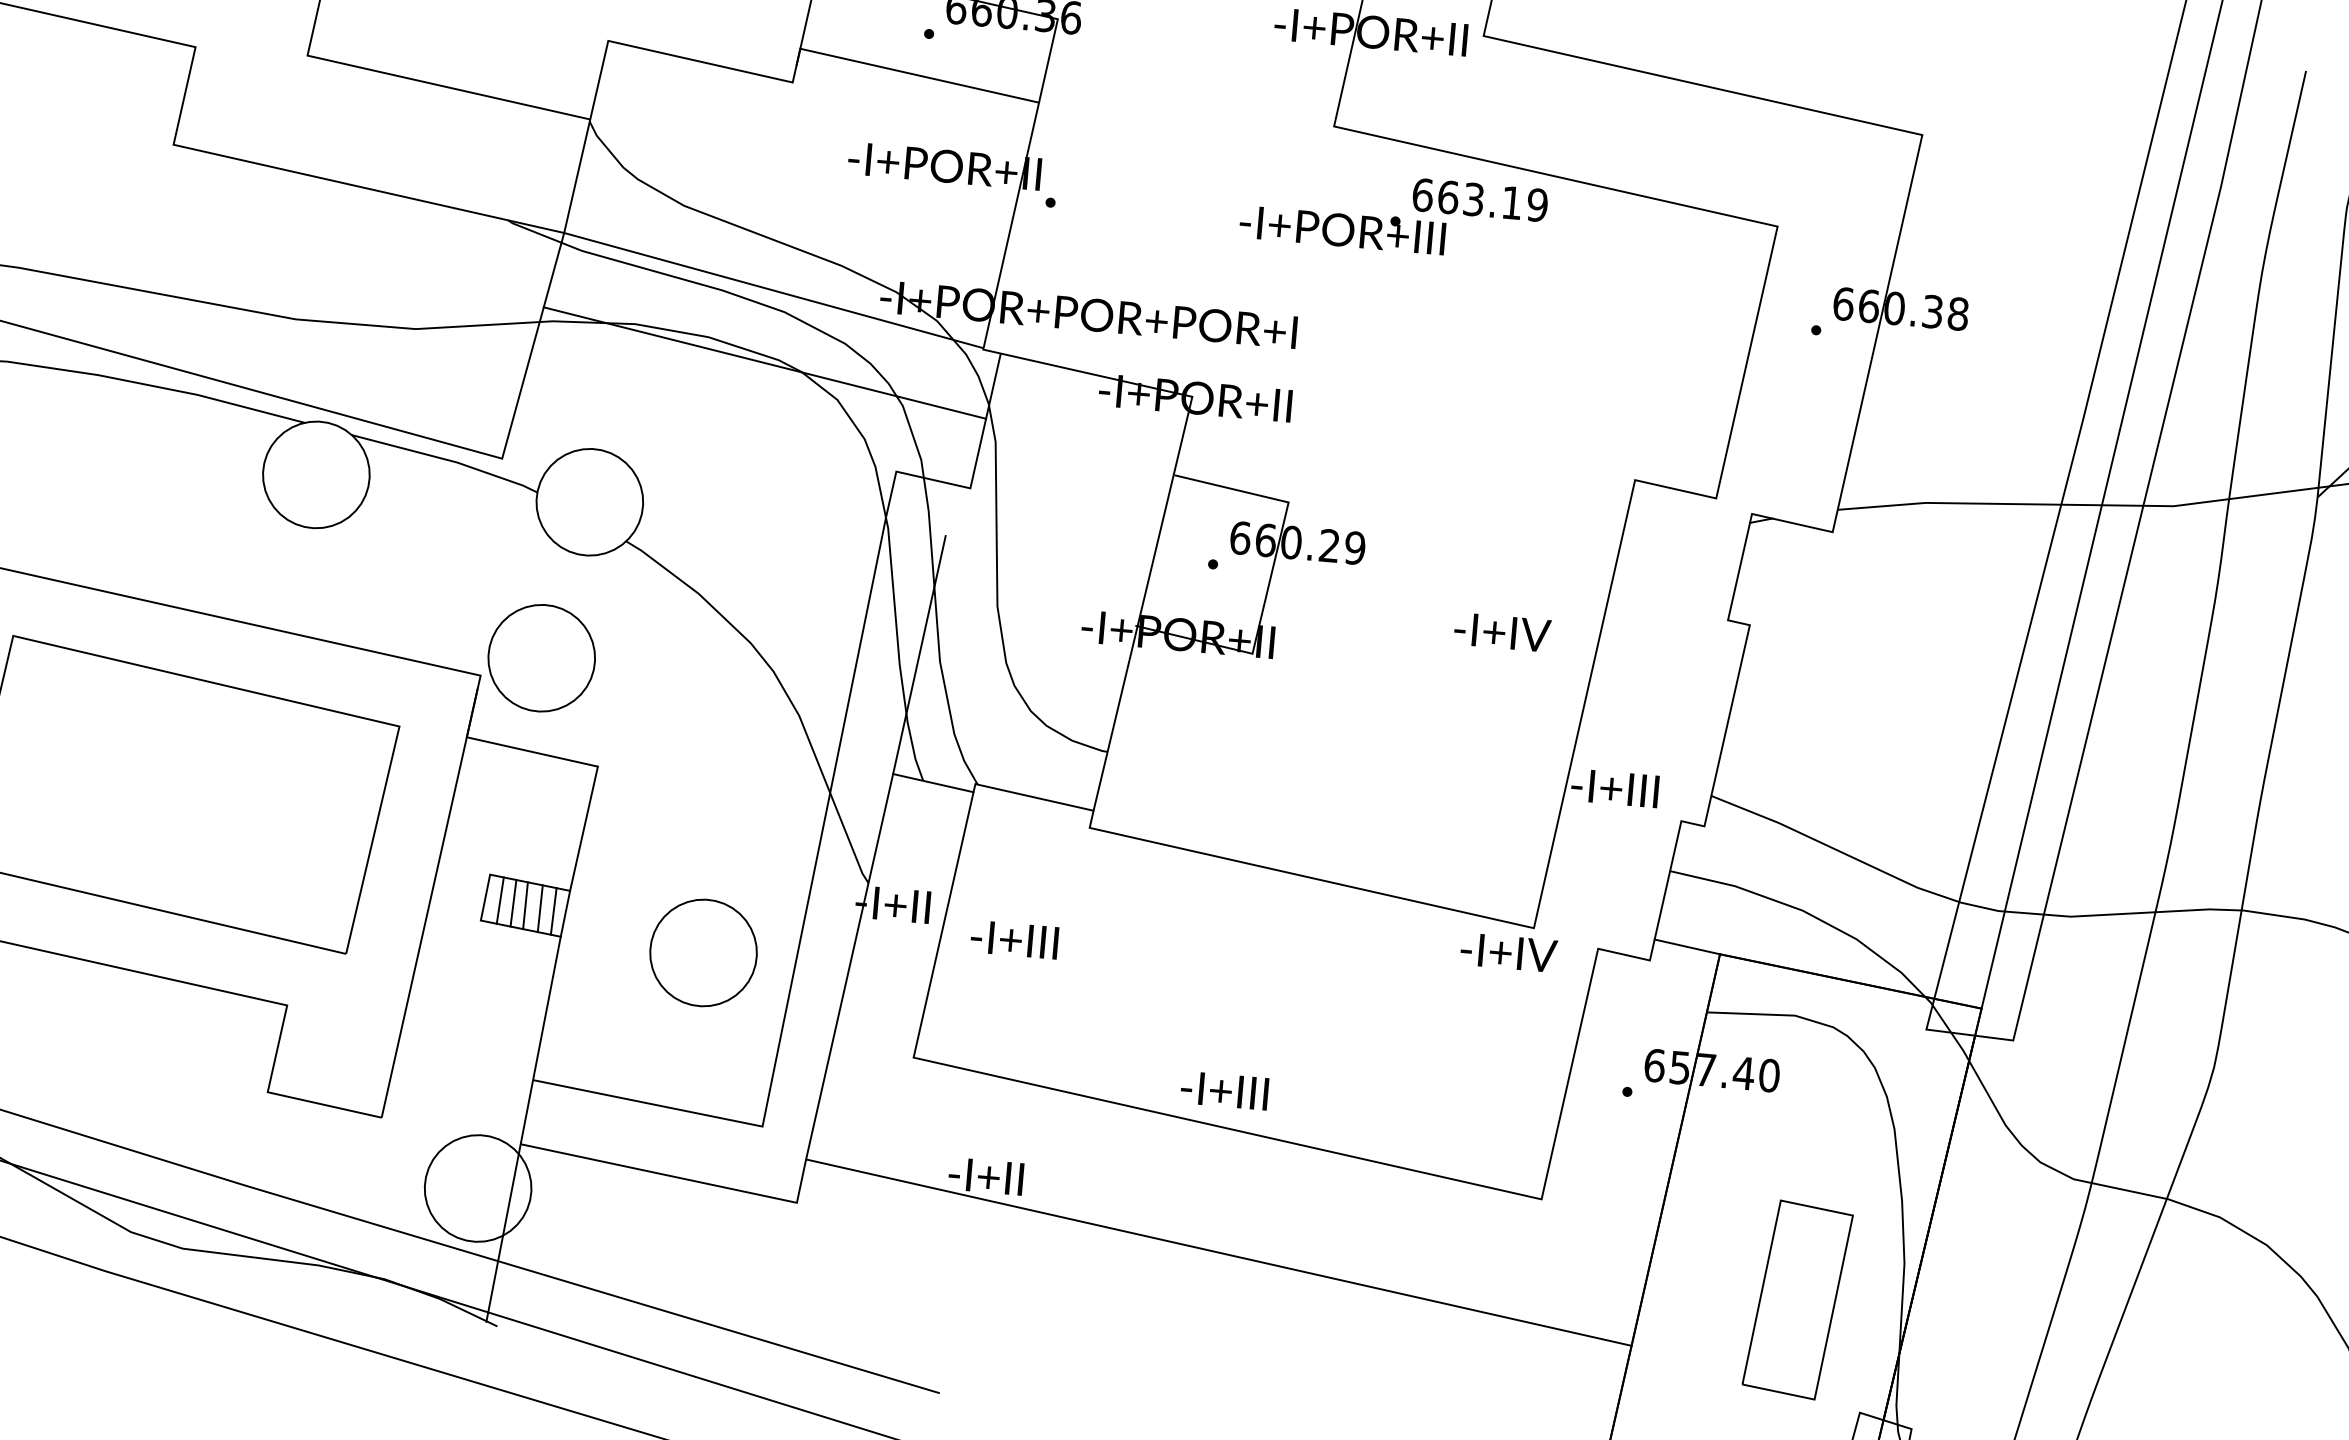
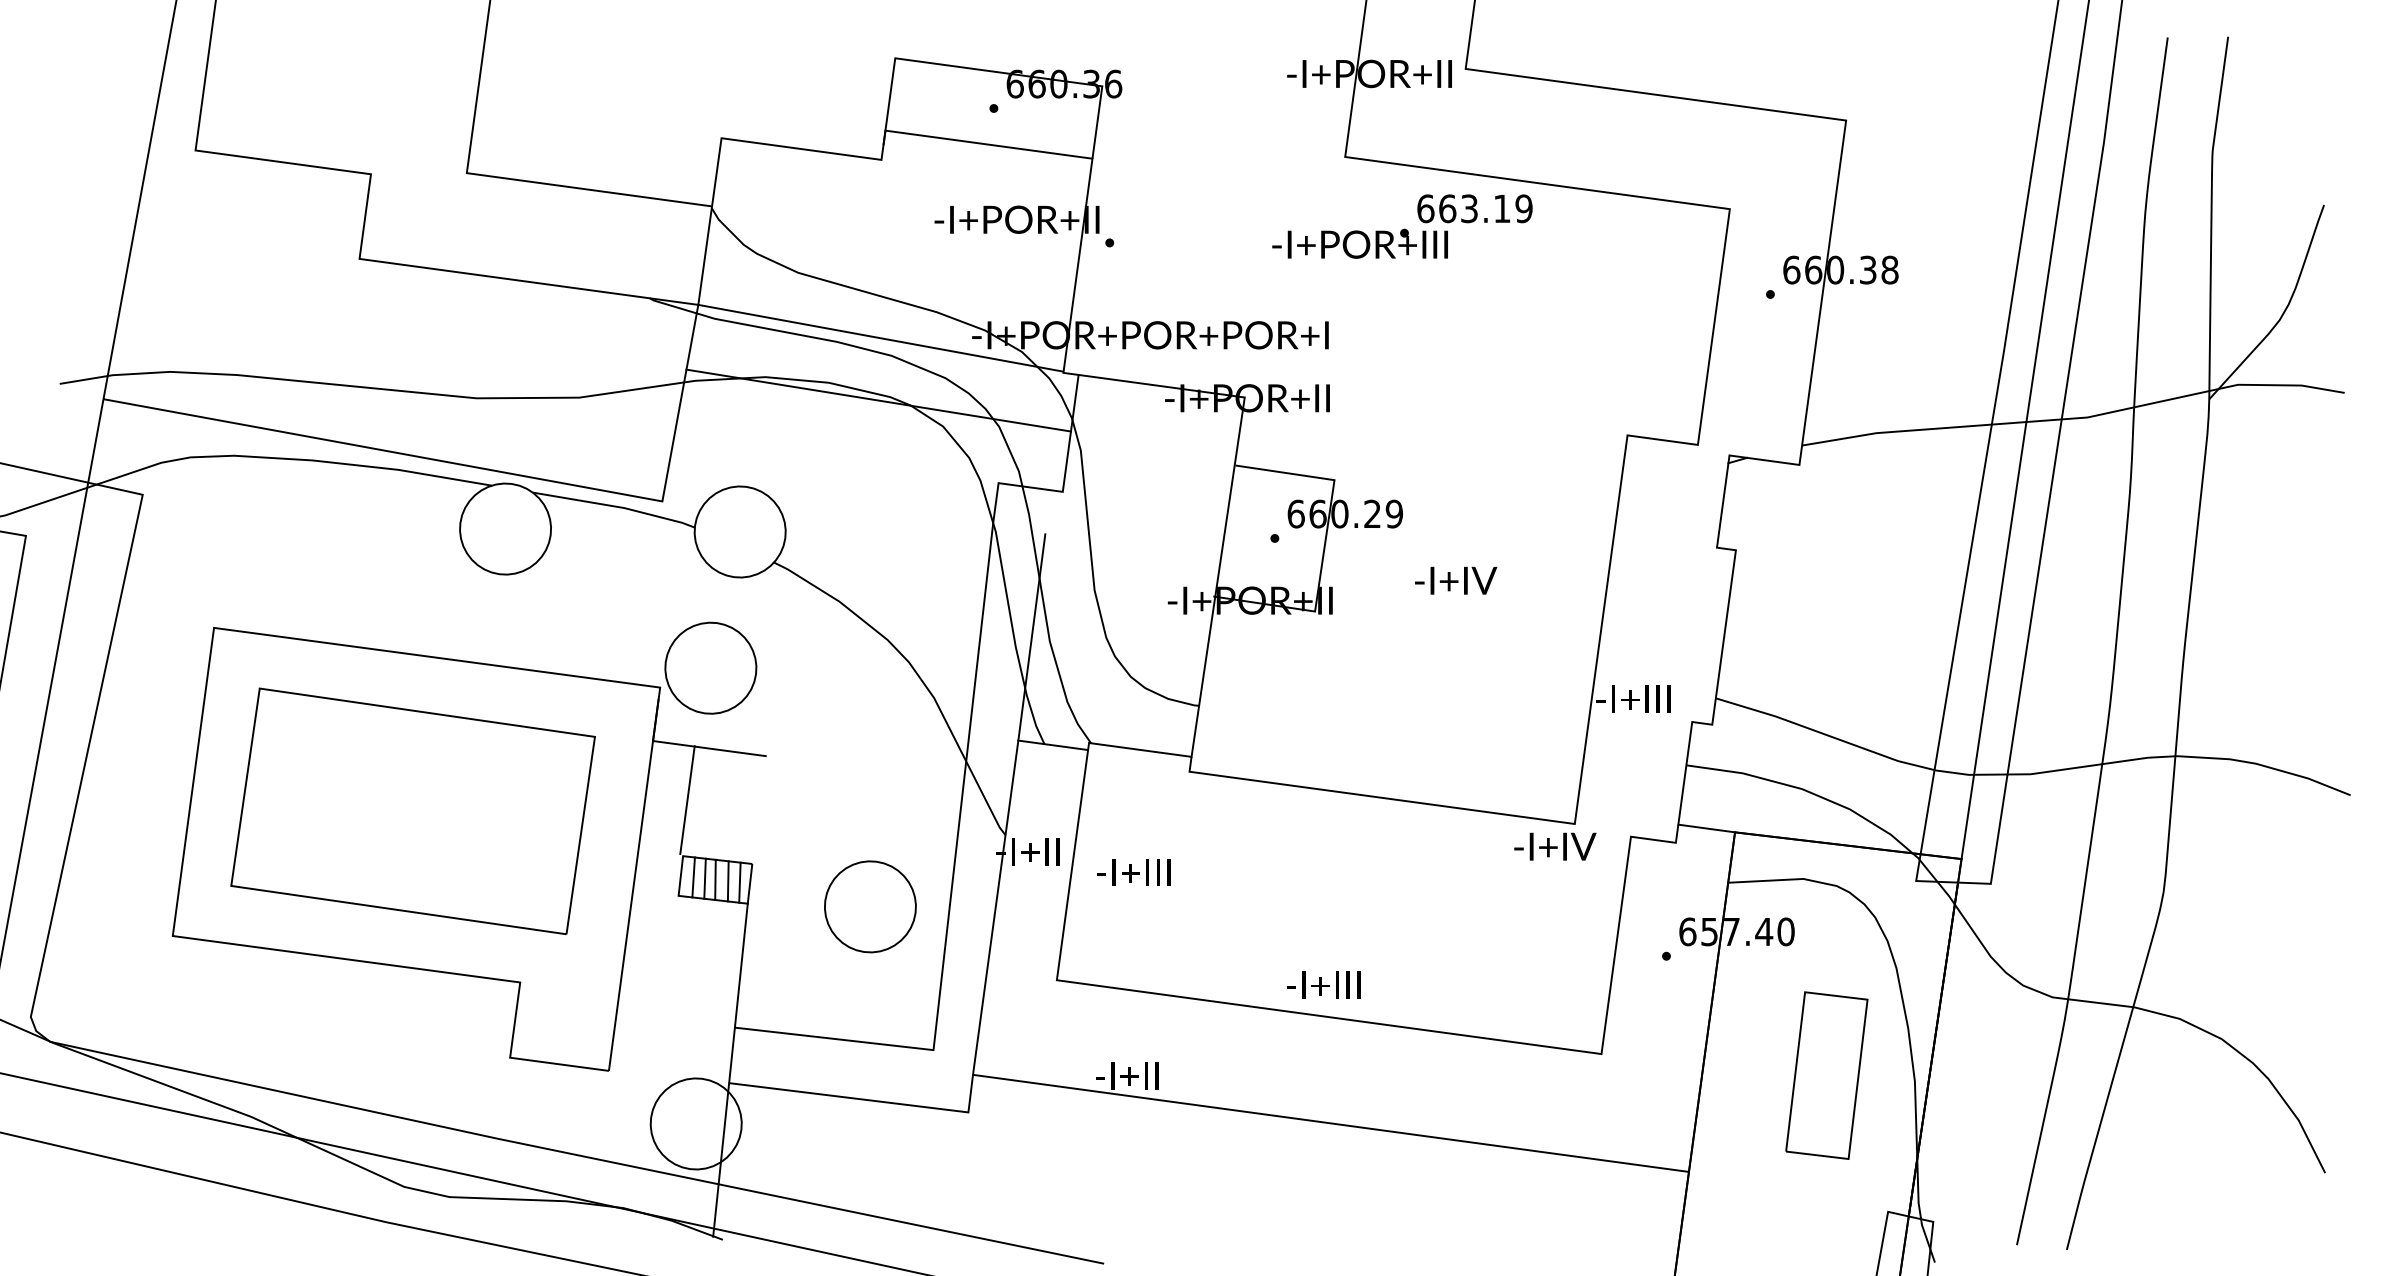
text: (1503, 632) -> (1456, 580), moved
line: (584, 828) -> (687, 799), moved
part: (1797, 1299) -> (1826, 1075), moved

